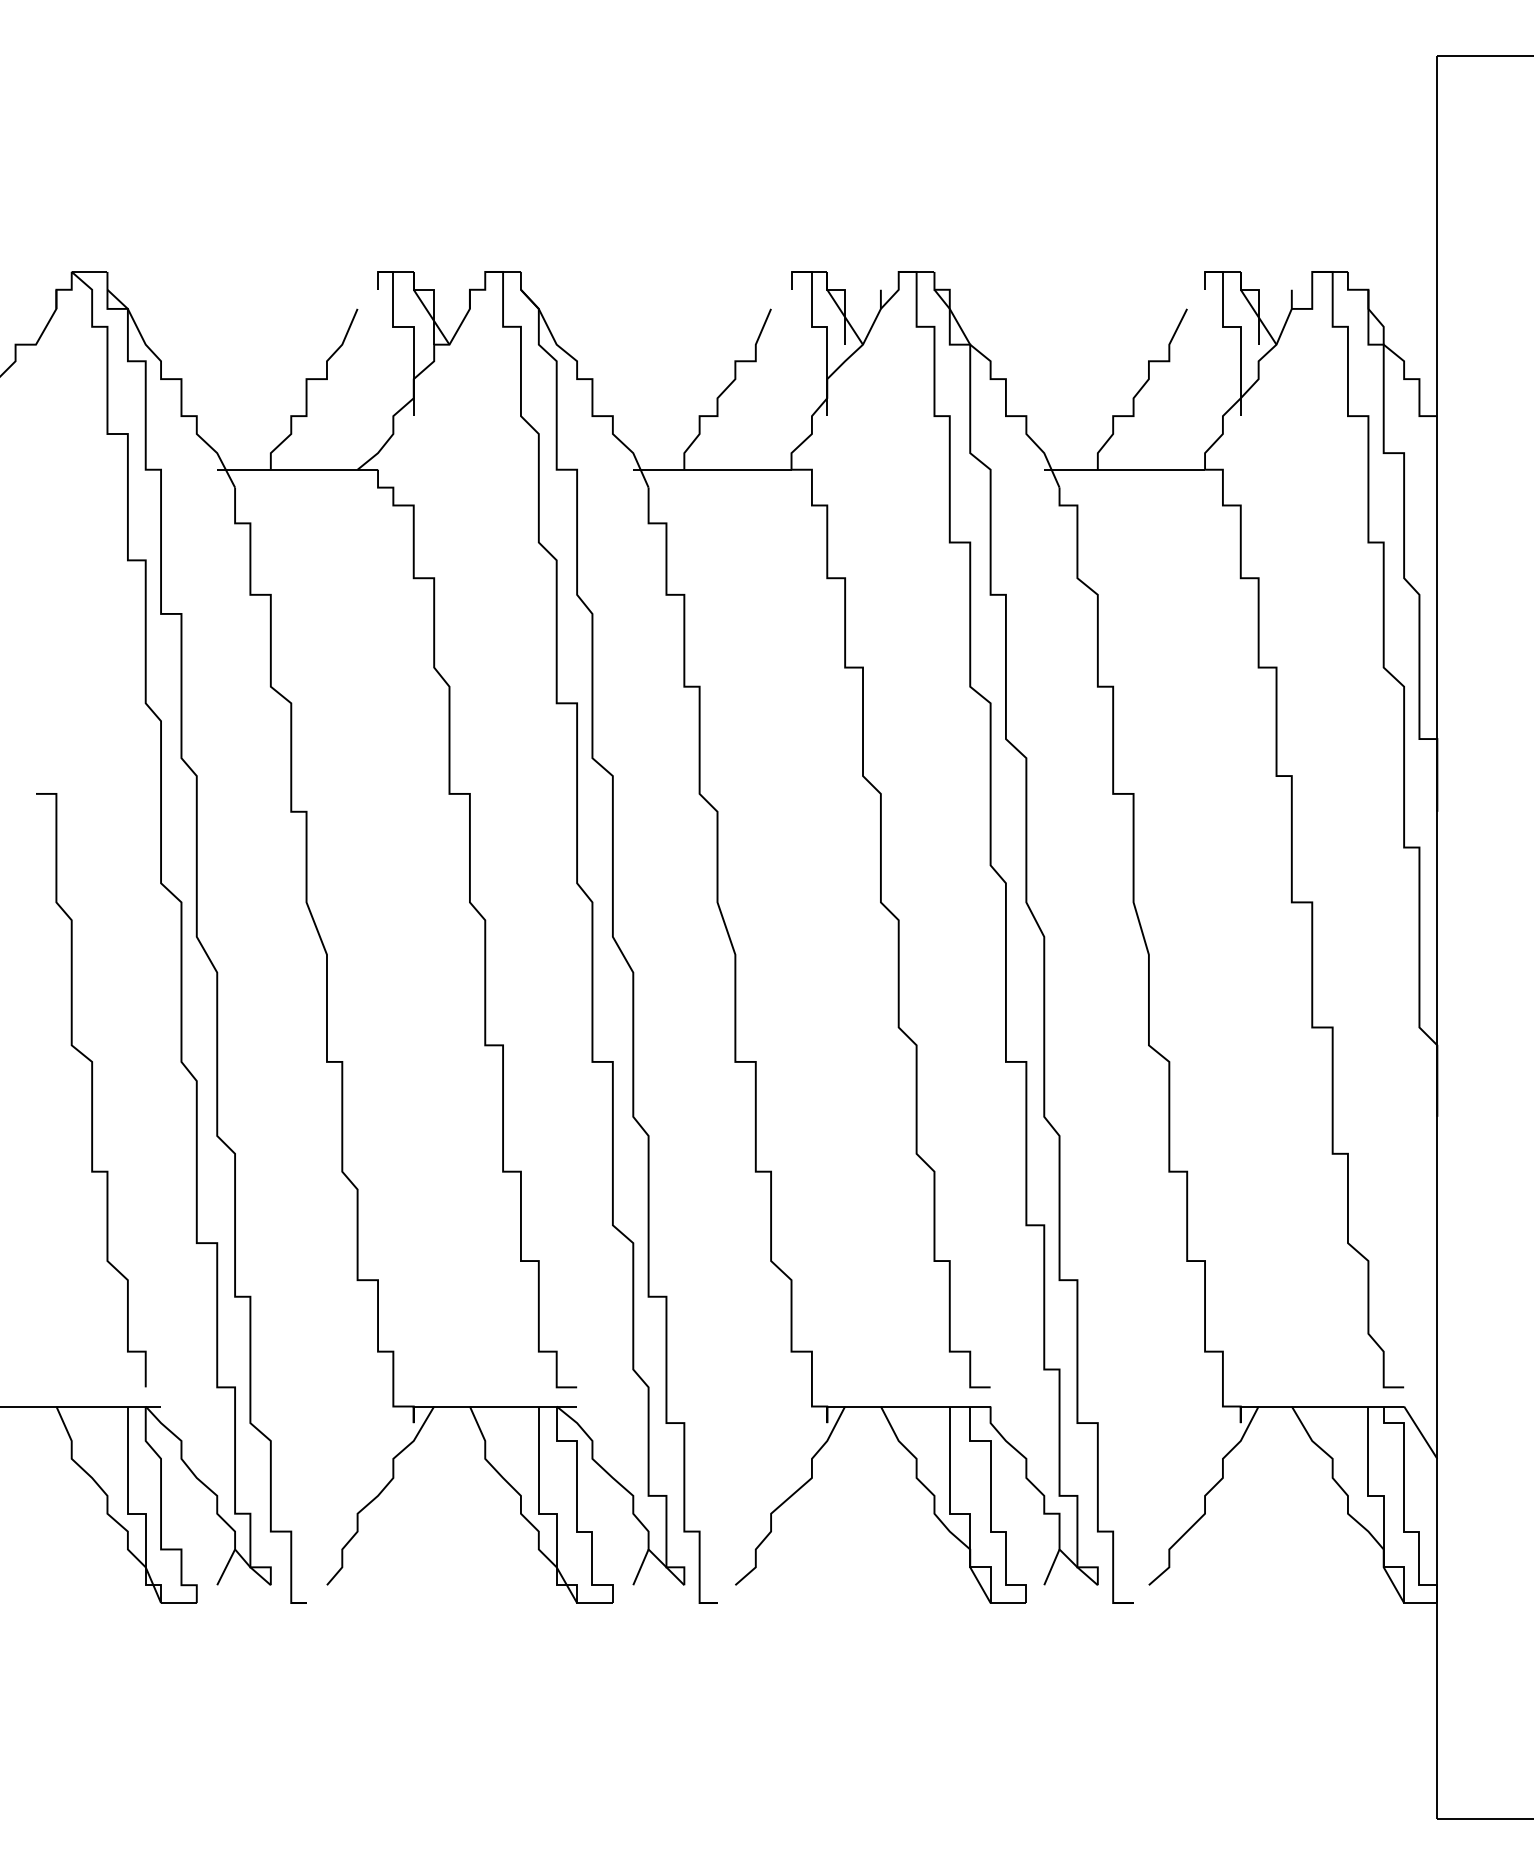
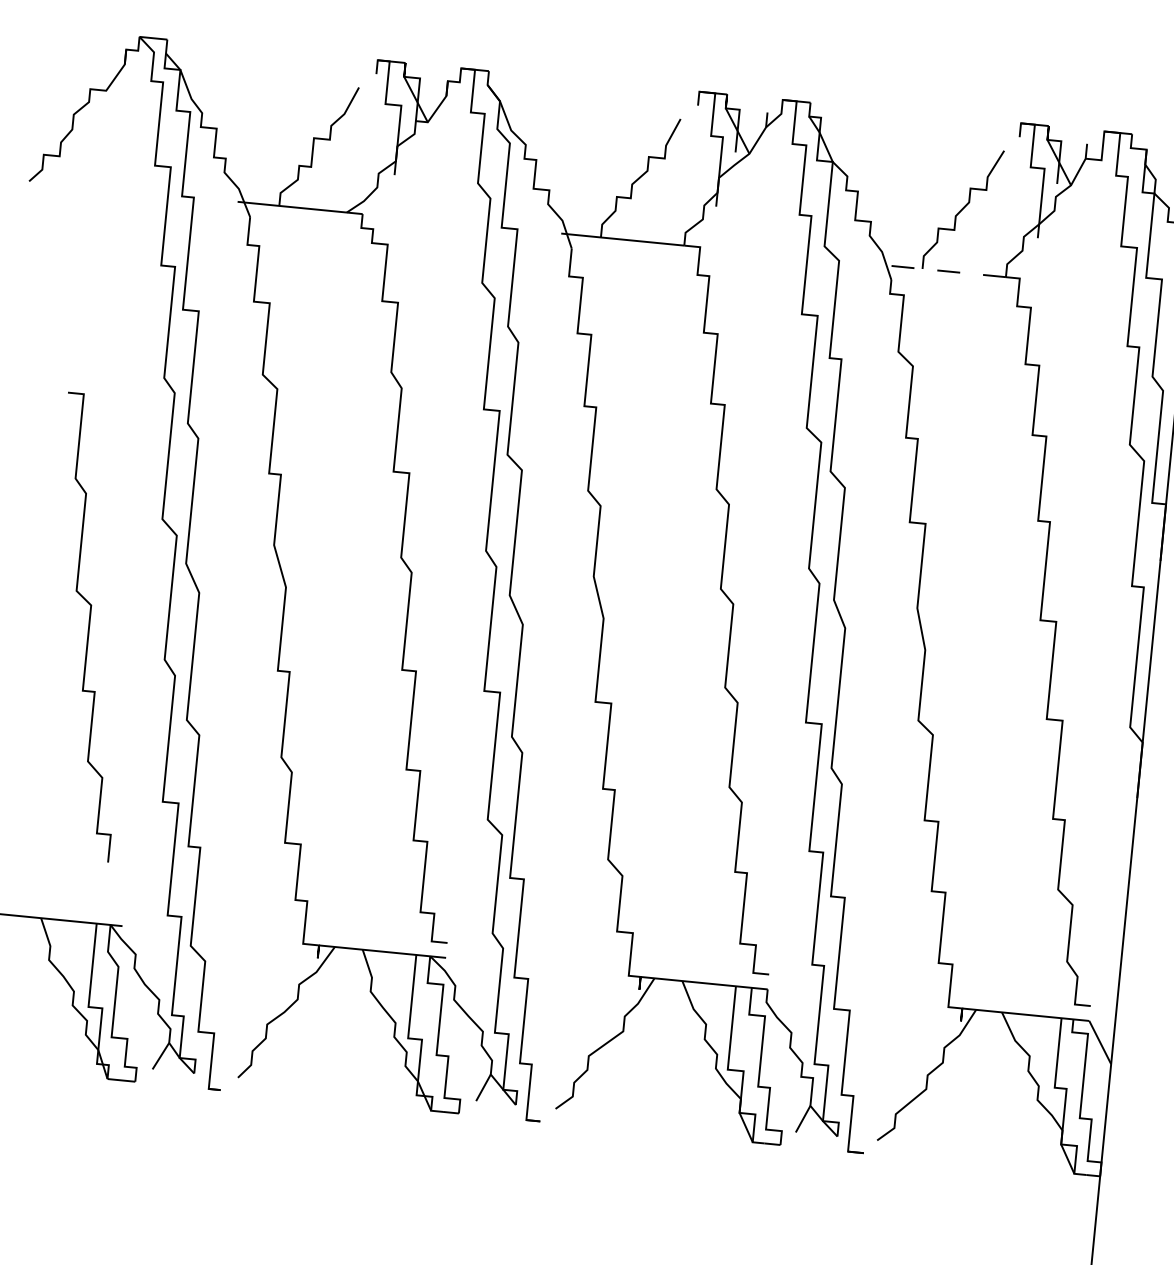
line: (1124, 469) -> (943, 270), solid -> dashed
curve: (91, 1090) -> (88, 627), moved

